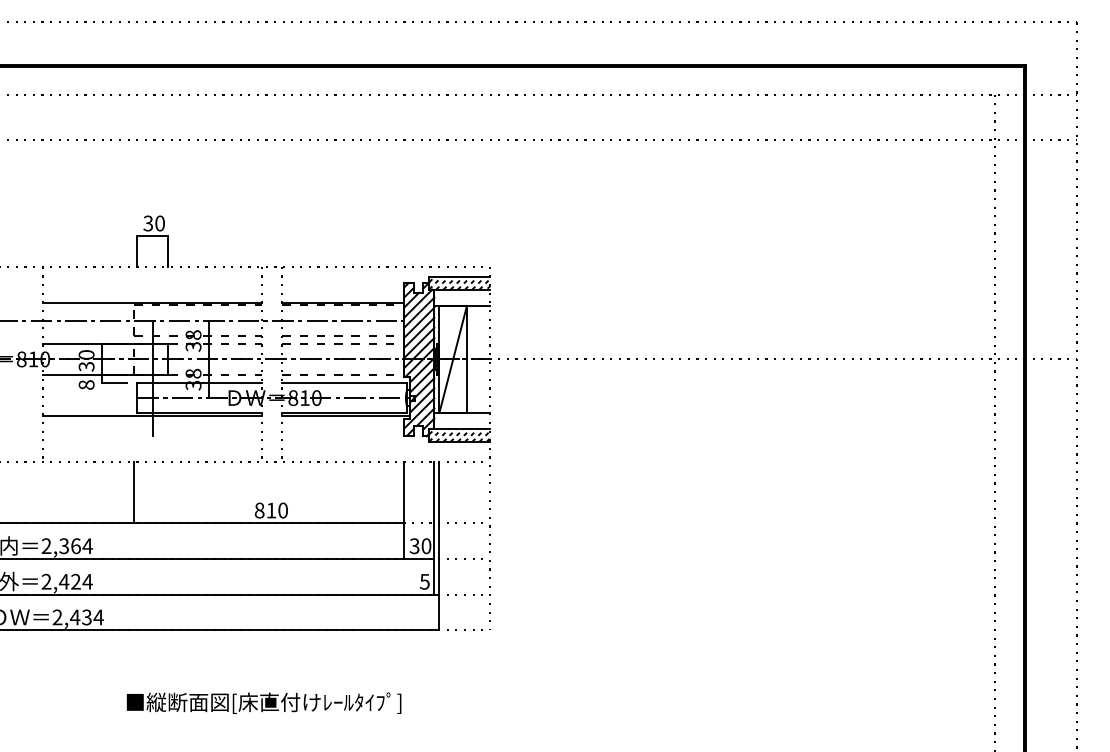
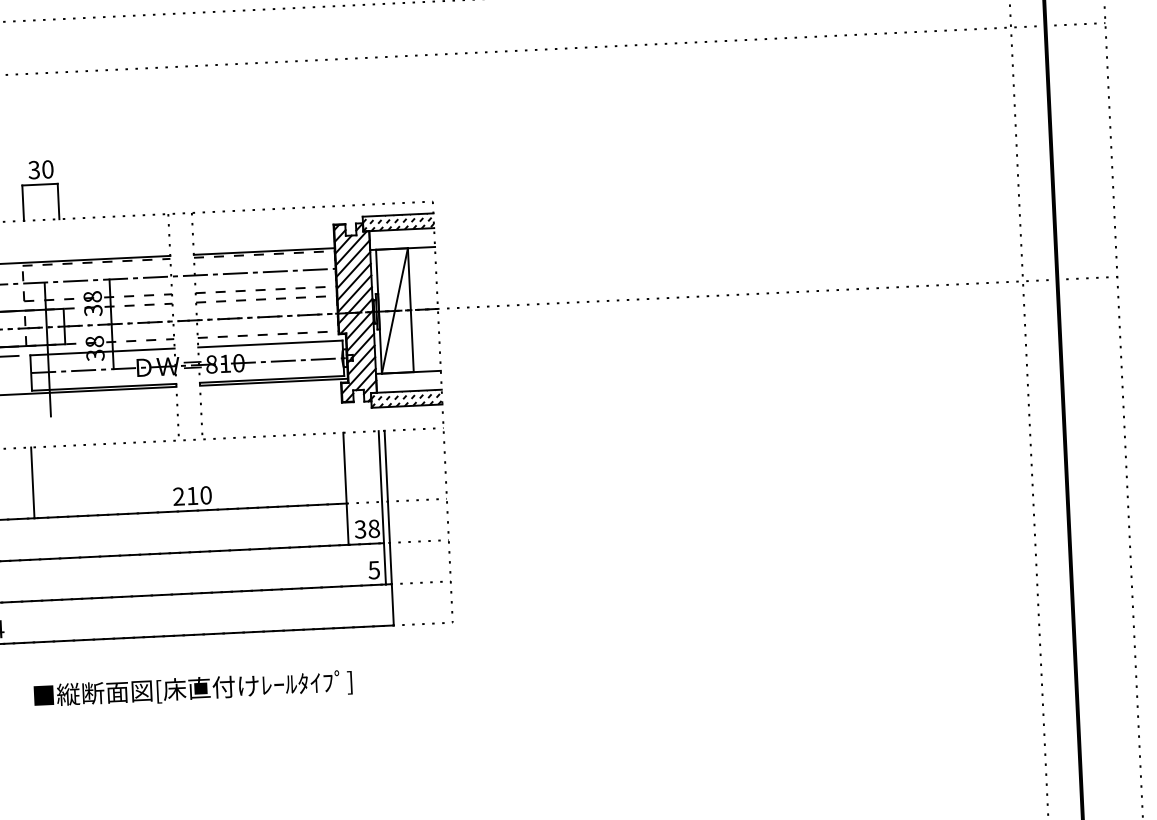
text: (259, 510) -> (178, 496), 810 -> 210
text: (426, 545) -> (374, 528), 30 -> 38
text: (263, 702) -> (192, 688), moved

